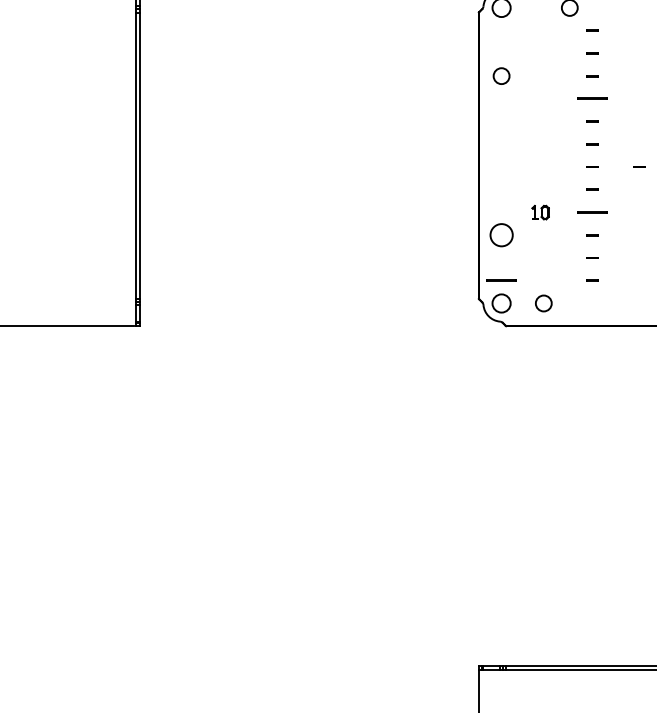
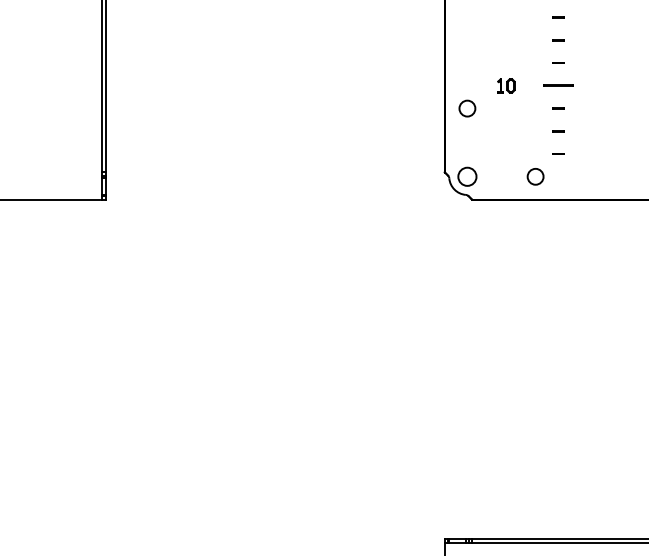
line: (639, 166) -> (605, 39), removed
circle: (501, 235) -> (467, 108), size x0.71
line: (501, 280) -> (467, 153), removed
circle: (543, 303) -> (535, 176), moved

